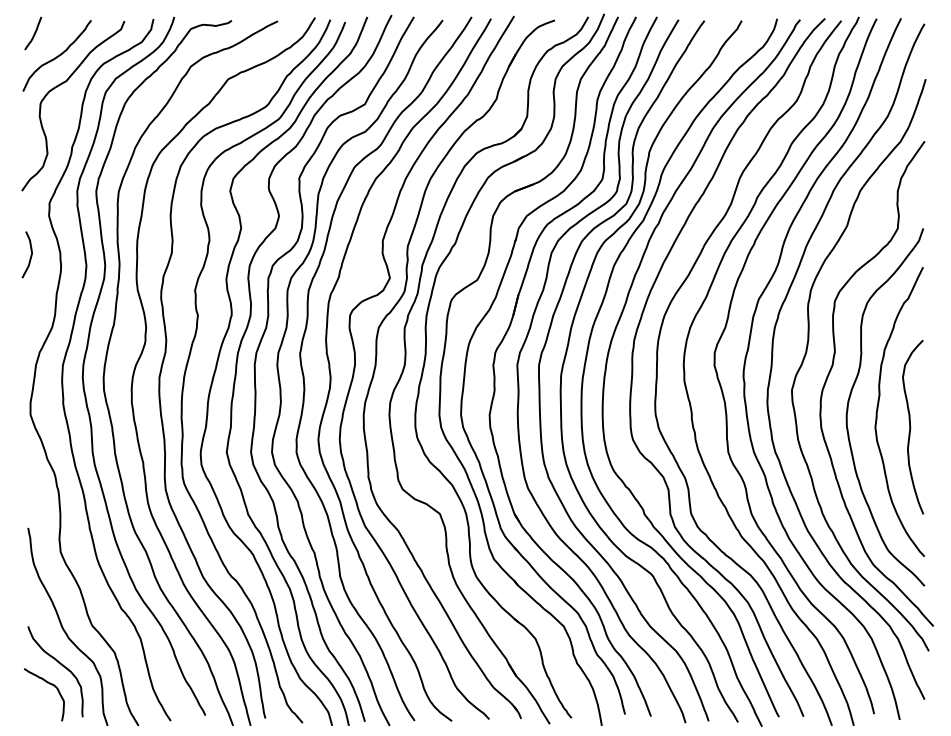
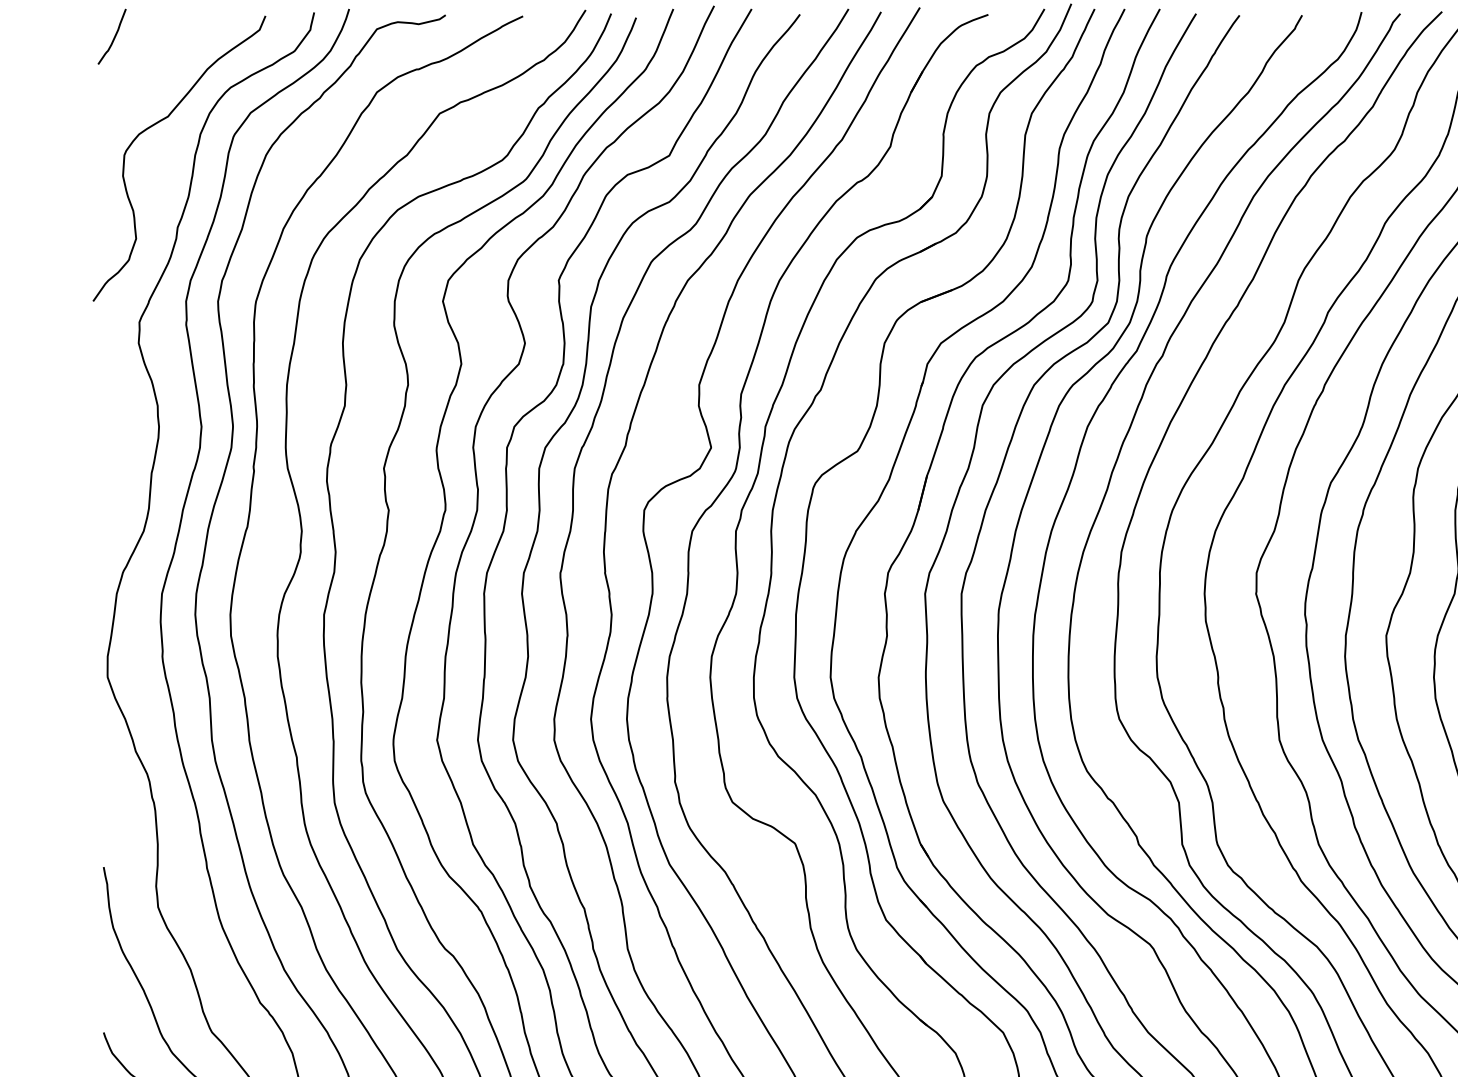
curve: (57, 55) -> (152, 73), removed
curve: (30, 254) -> (107, 407), removed

